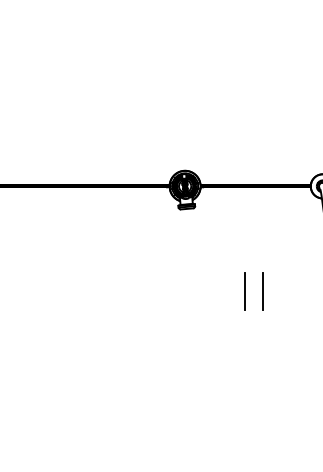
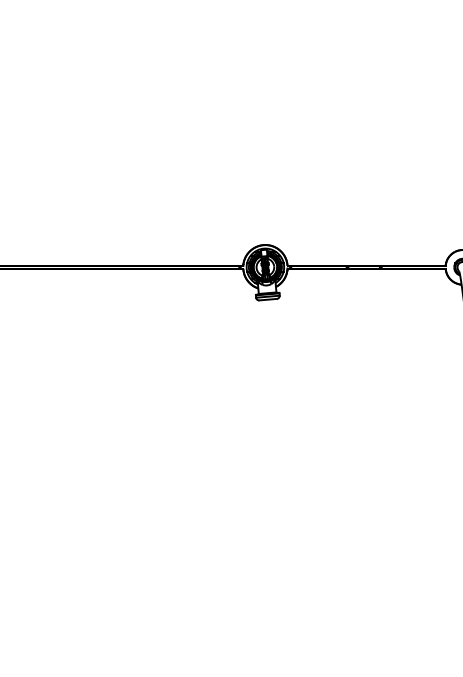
line: (263, 290) -> (377, 416), removed
line: (244, 291) -> (350, 418), removed

